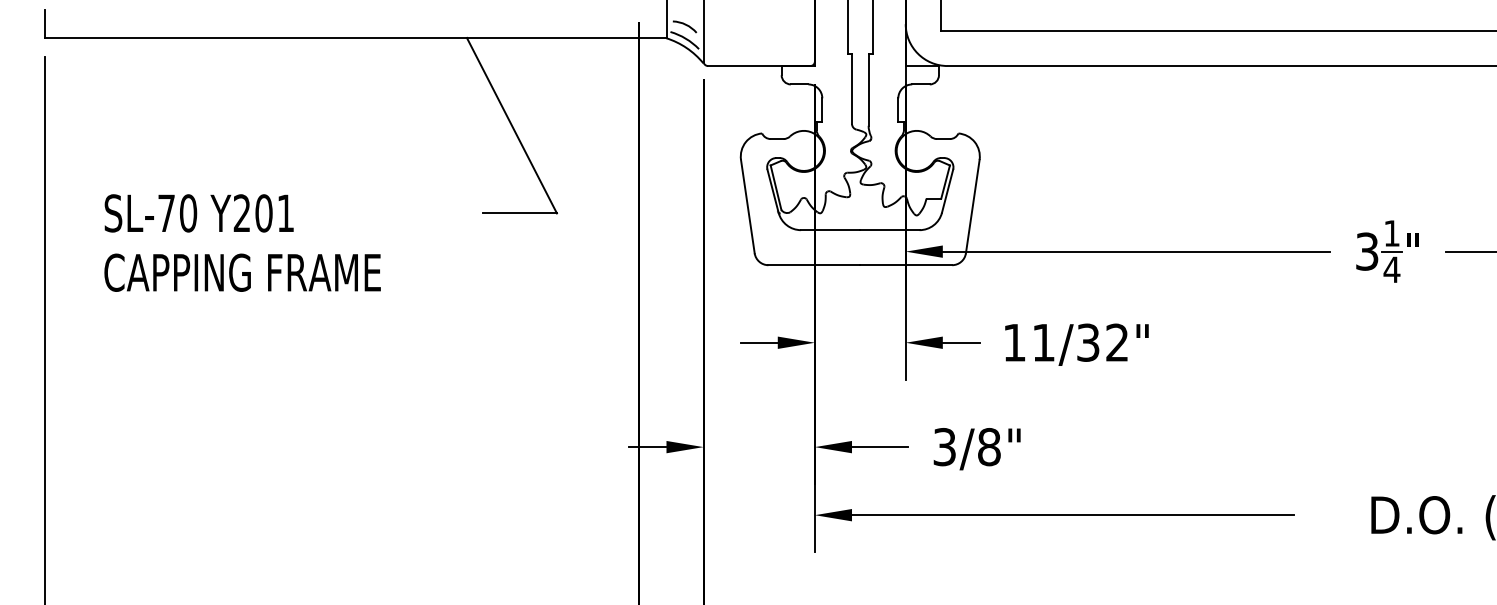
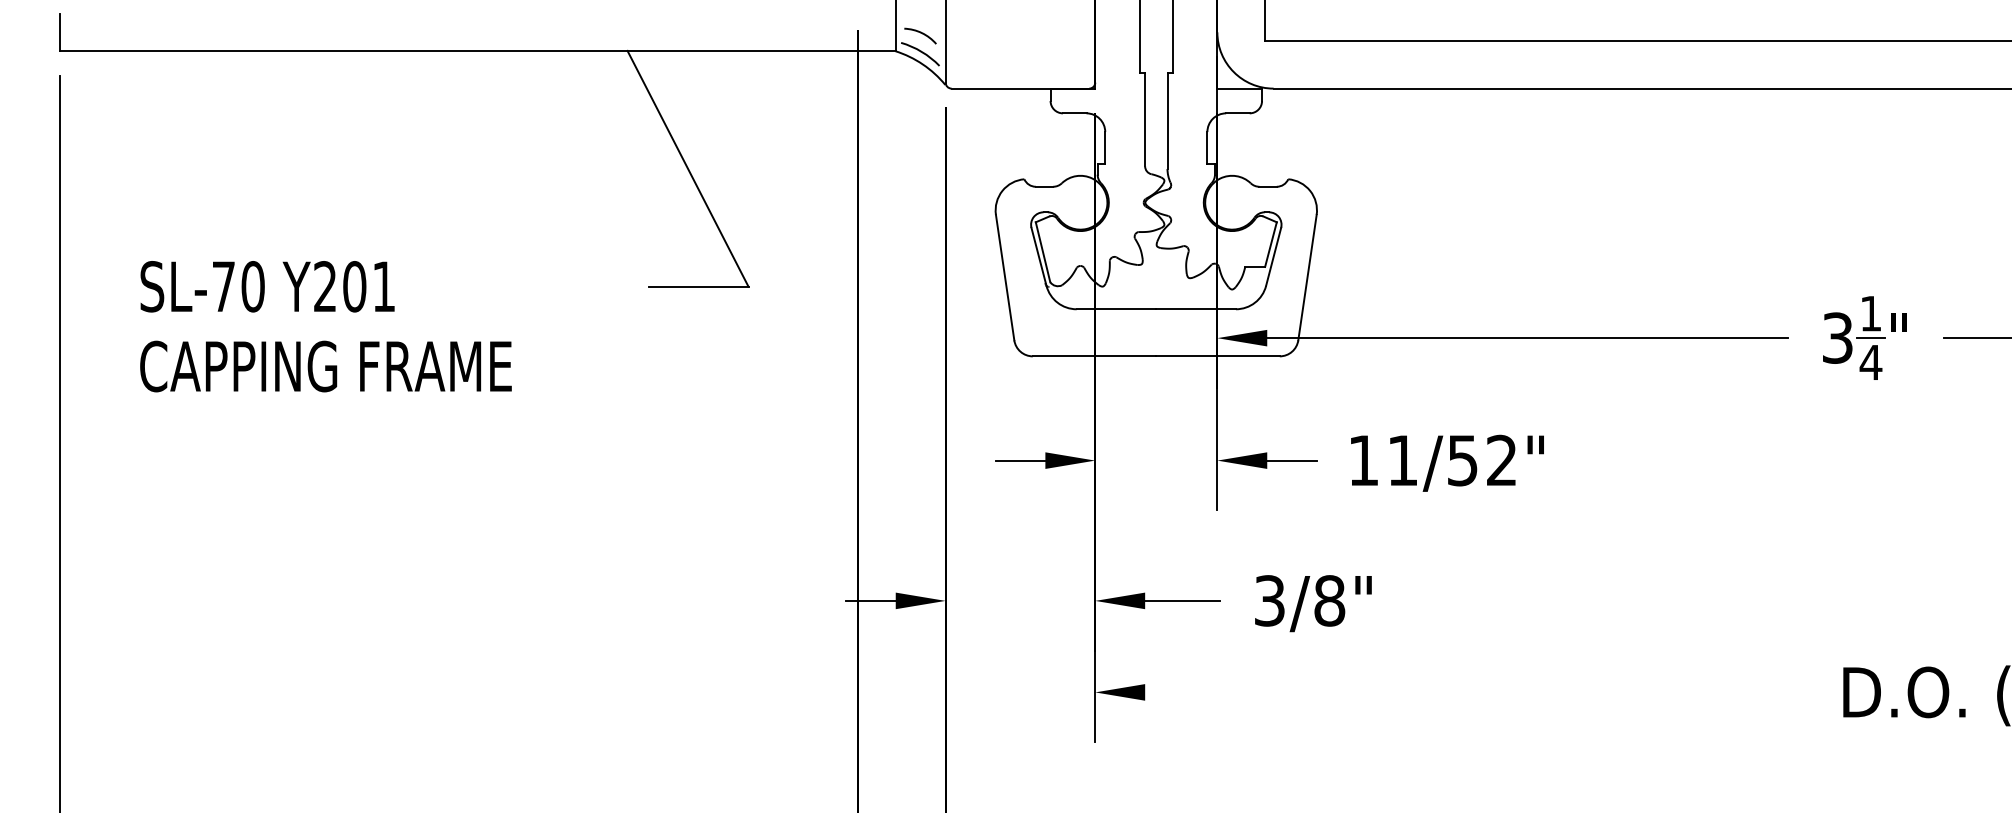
text: (1088, 341) -> (1462, 459), 11/32" -> 11/52"
line: (1073, 515) -> (1442, 692), removed

